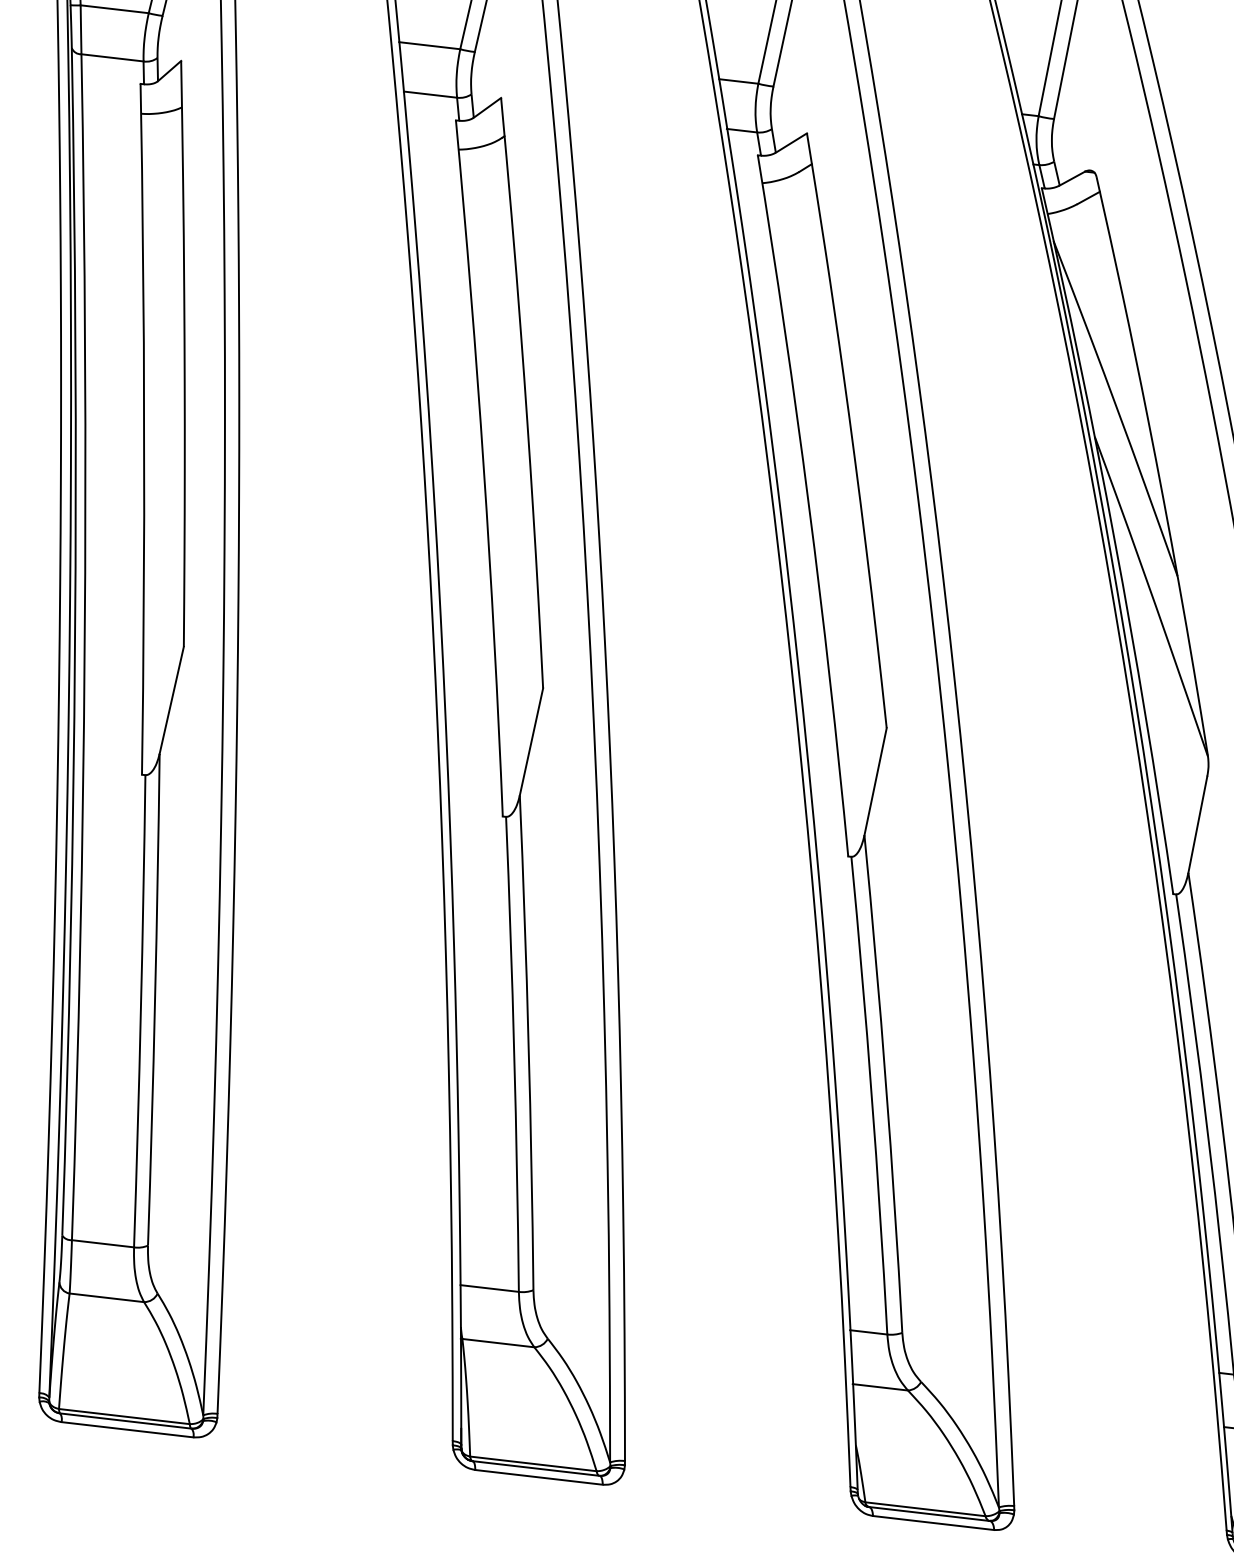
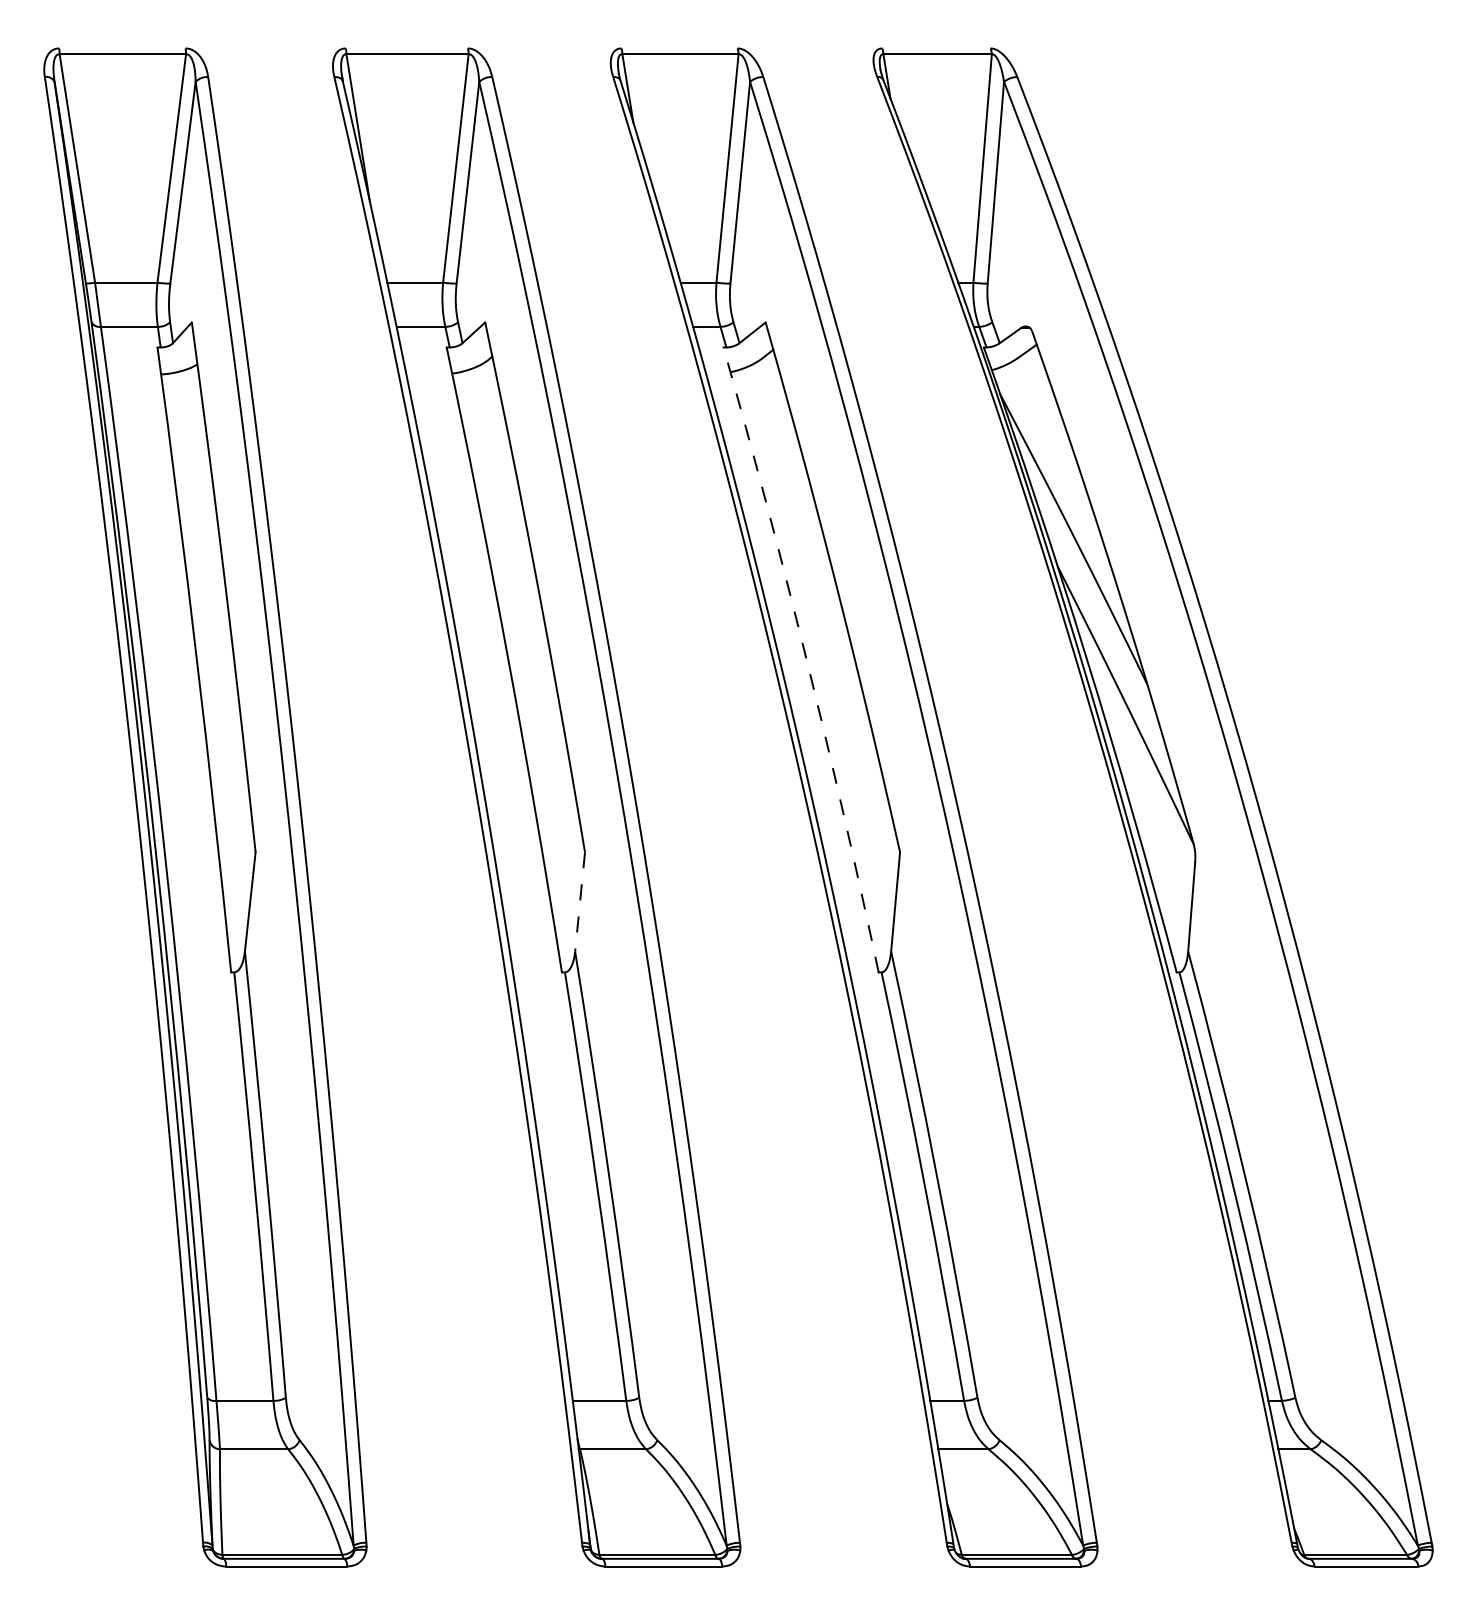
arc: (809, 505) -> (806, 658), solid -> dashed
line: (531, 741) -> (580, 901), solid -> dashed

